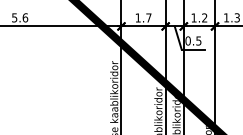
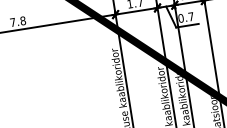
text: (20, 17) -> (18, 21), 5.6 -> 7.8
text: (198, 40) -> (190, 16), 0.5 -> 0.7

